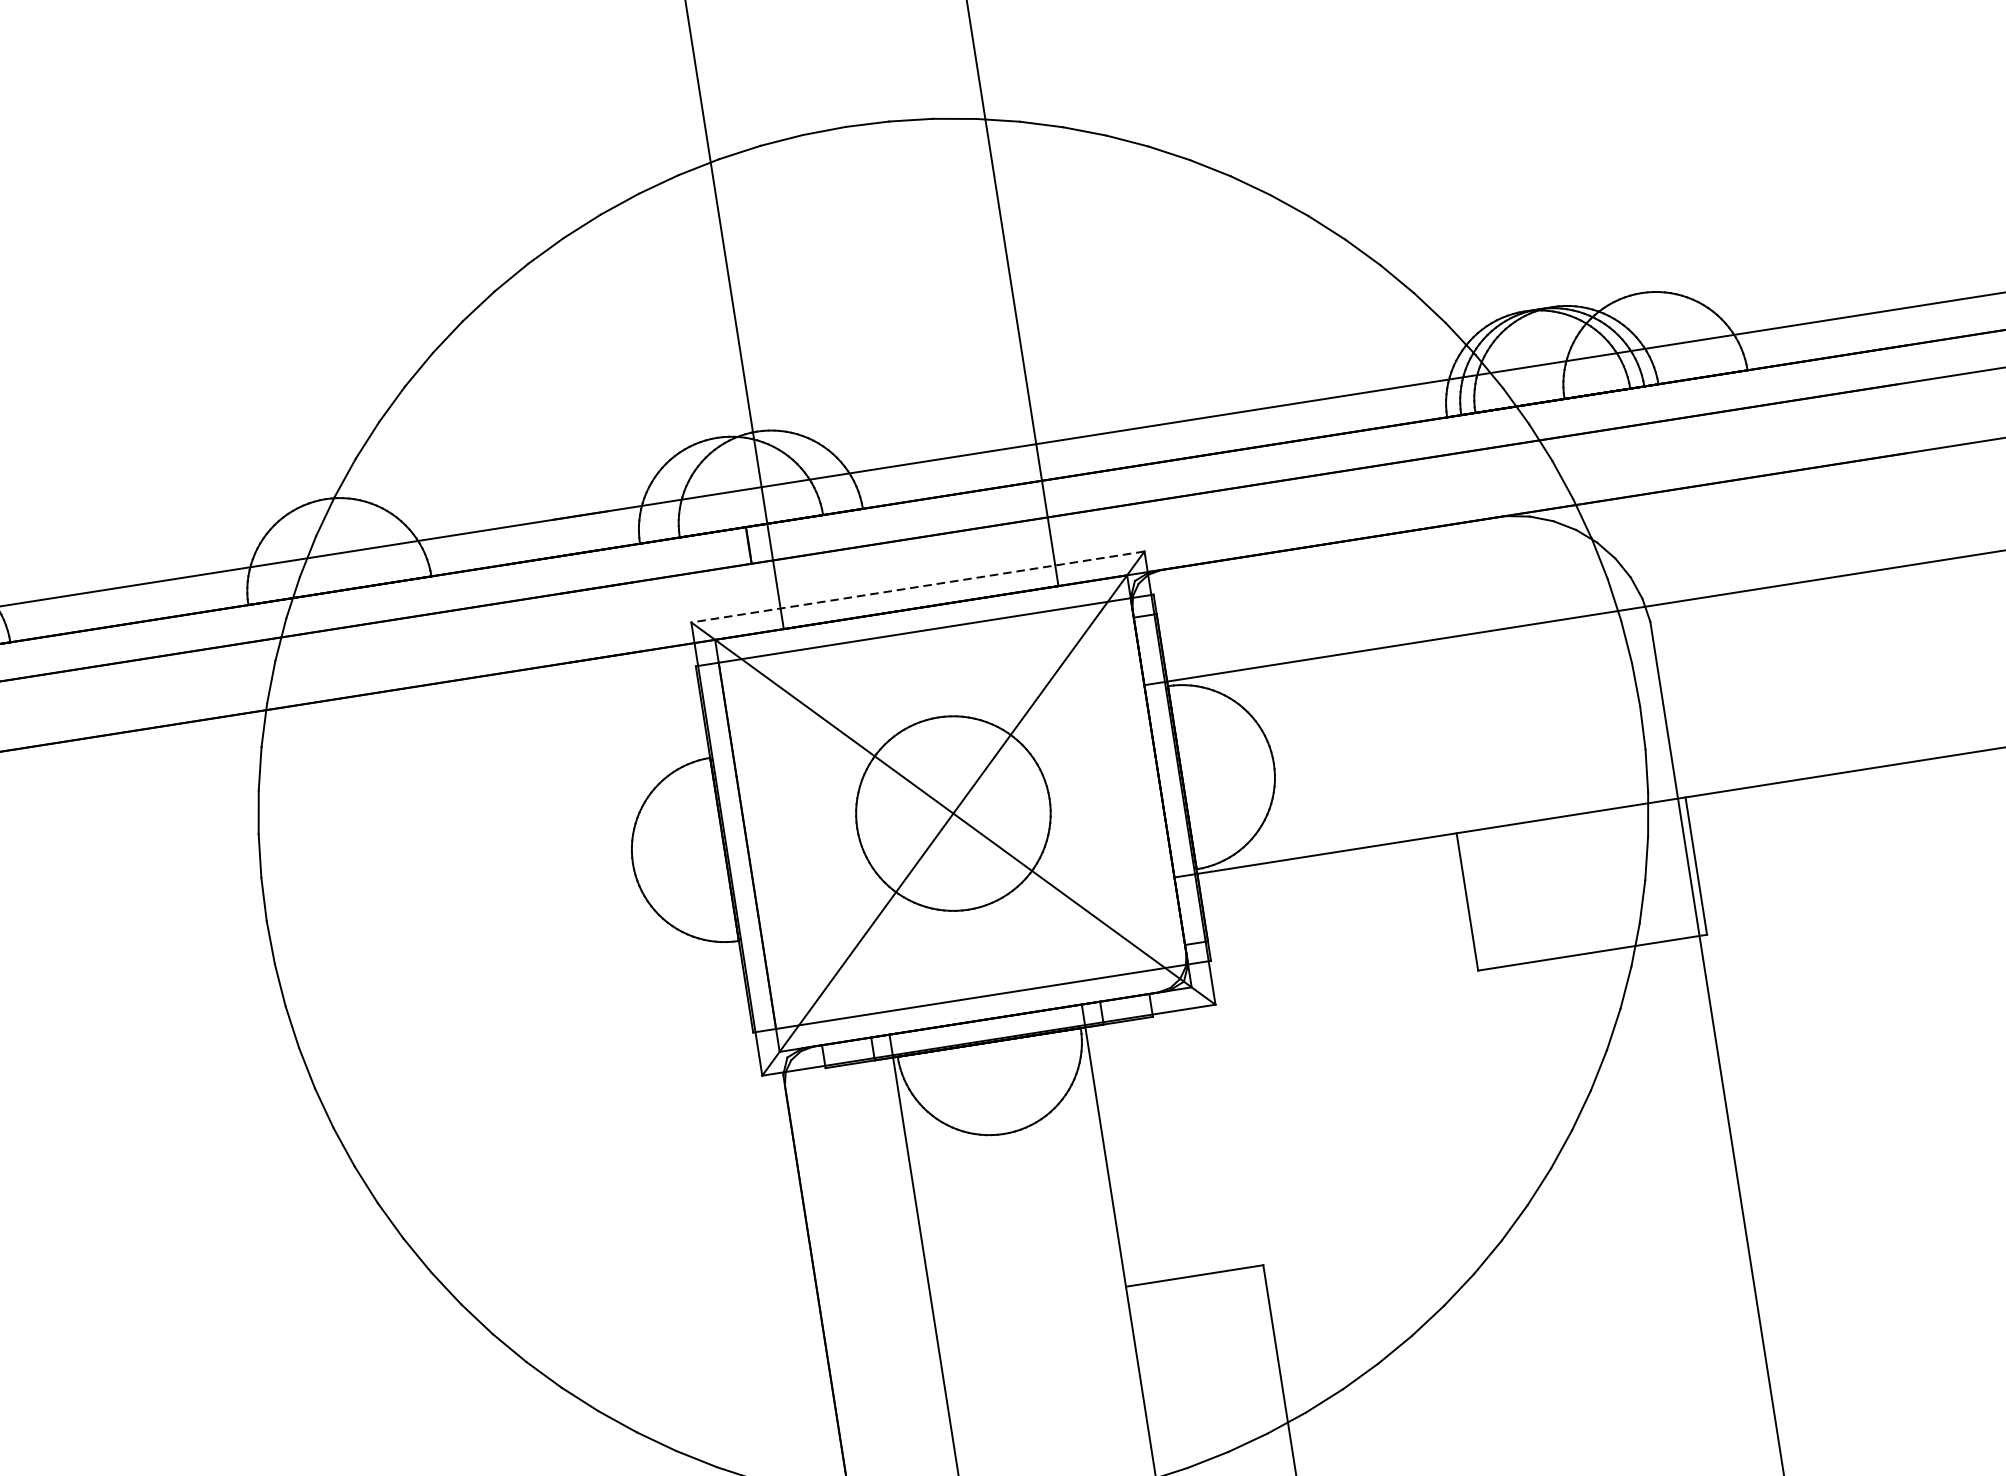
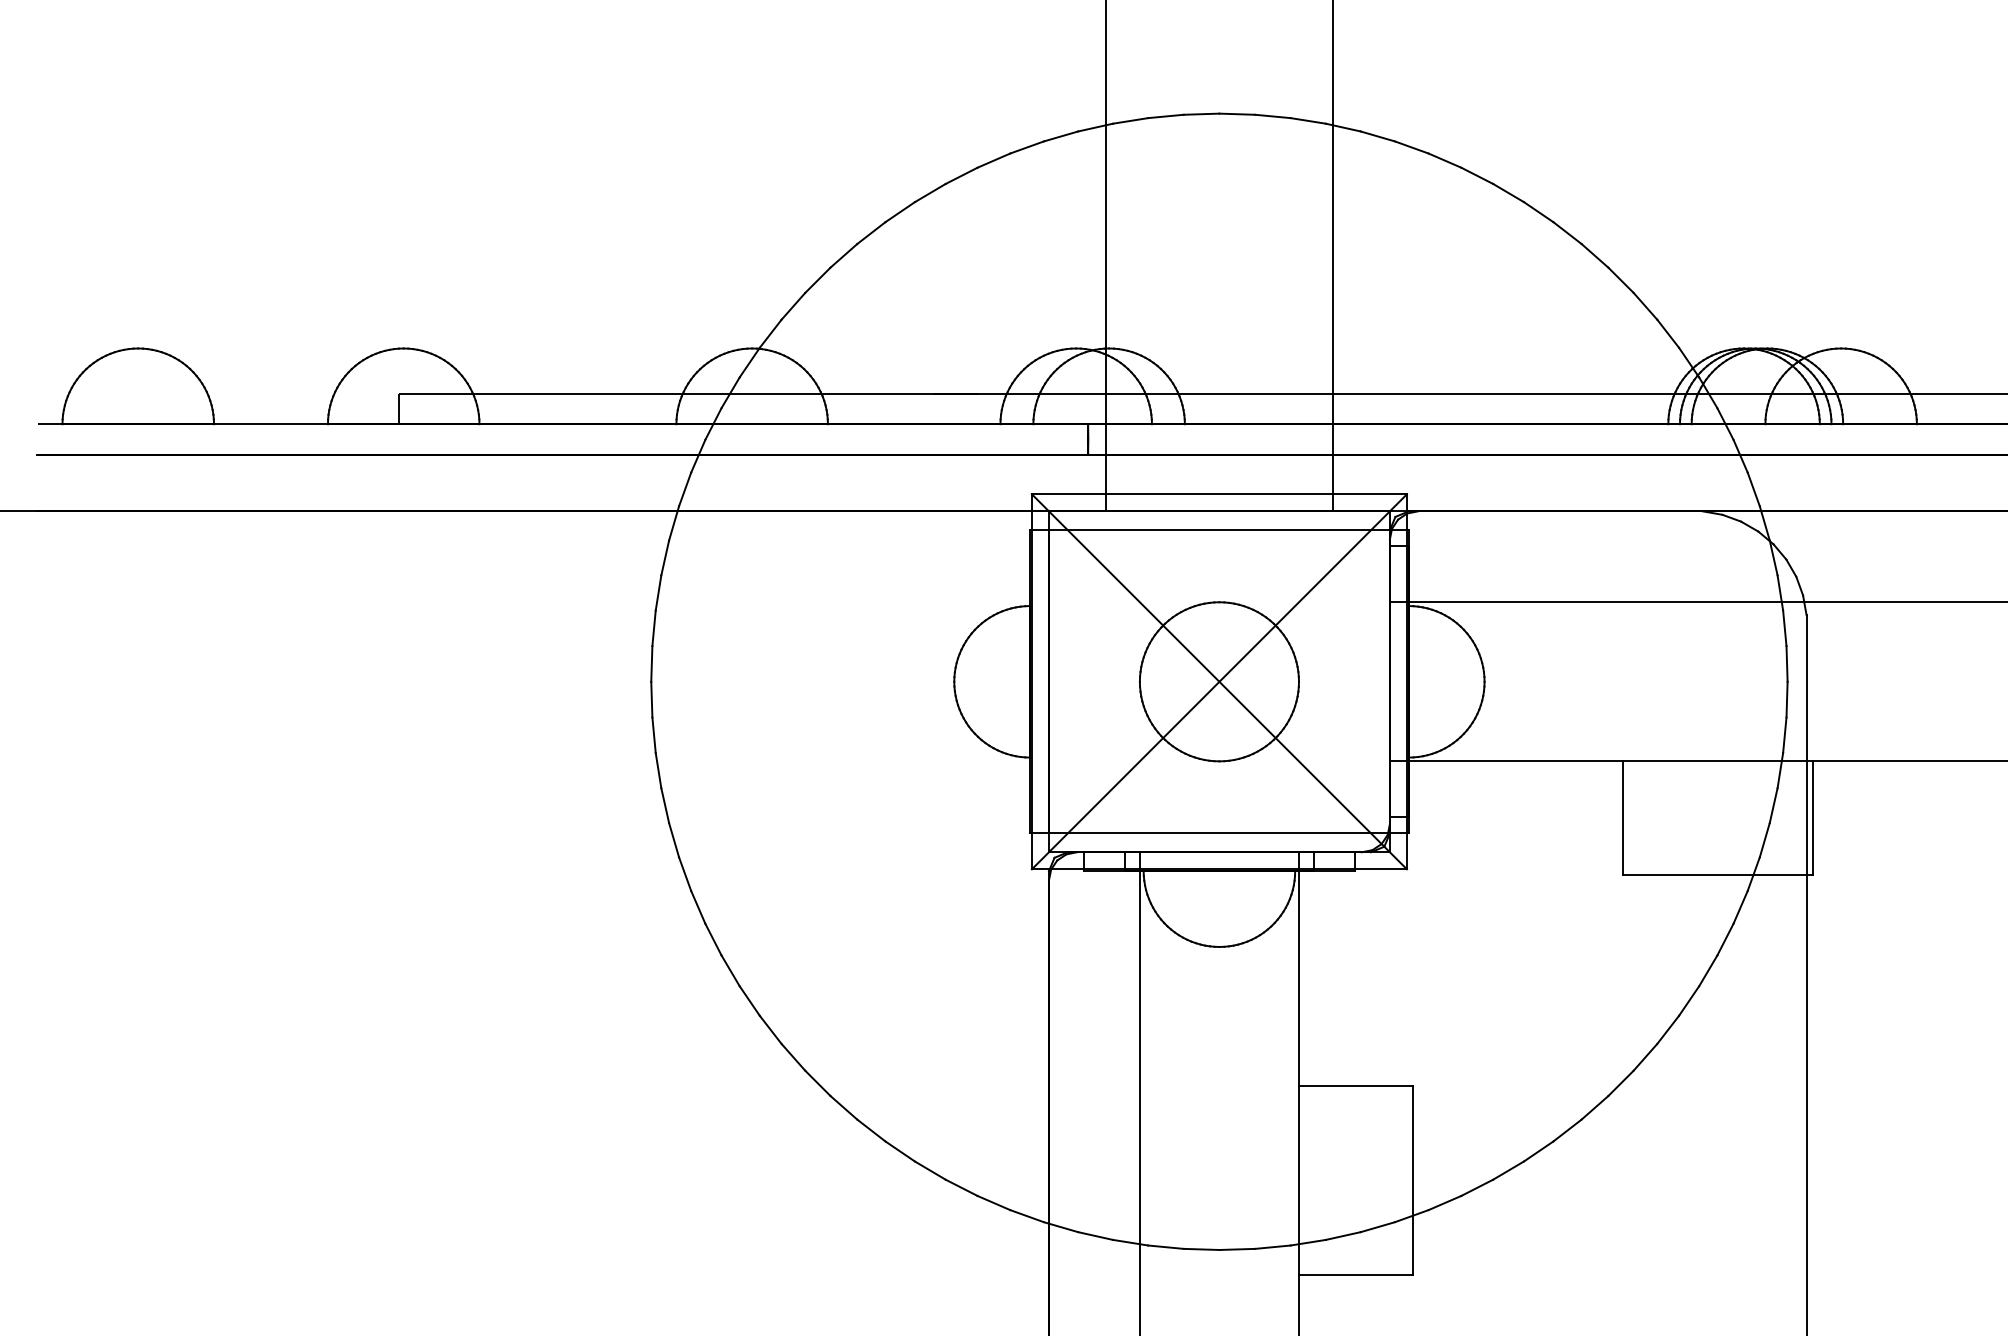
line: (916, 587) -> (1218, 494), dashed -> solid

